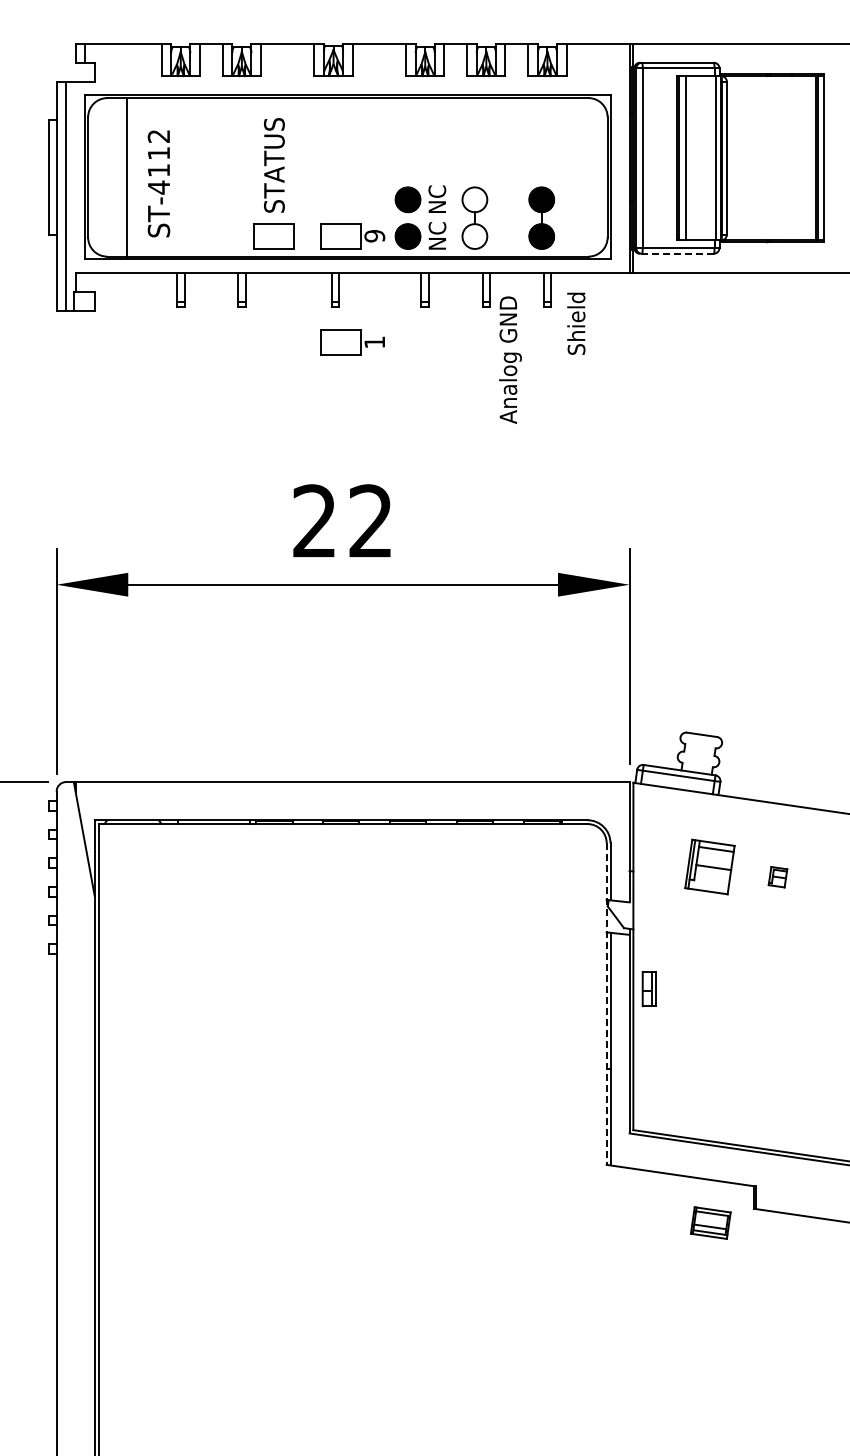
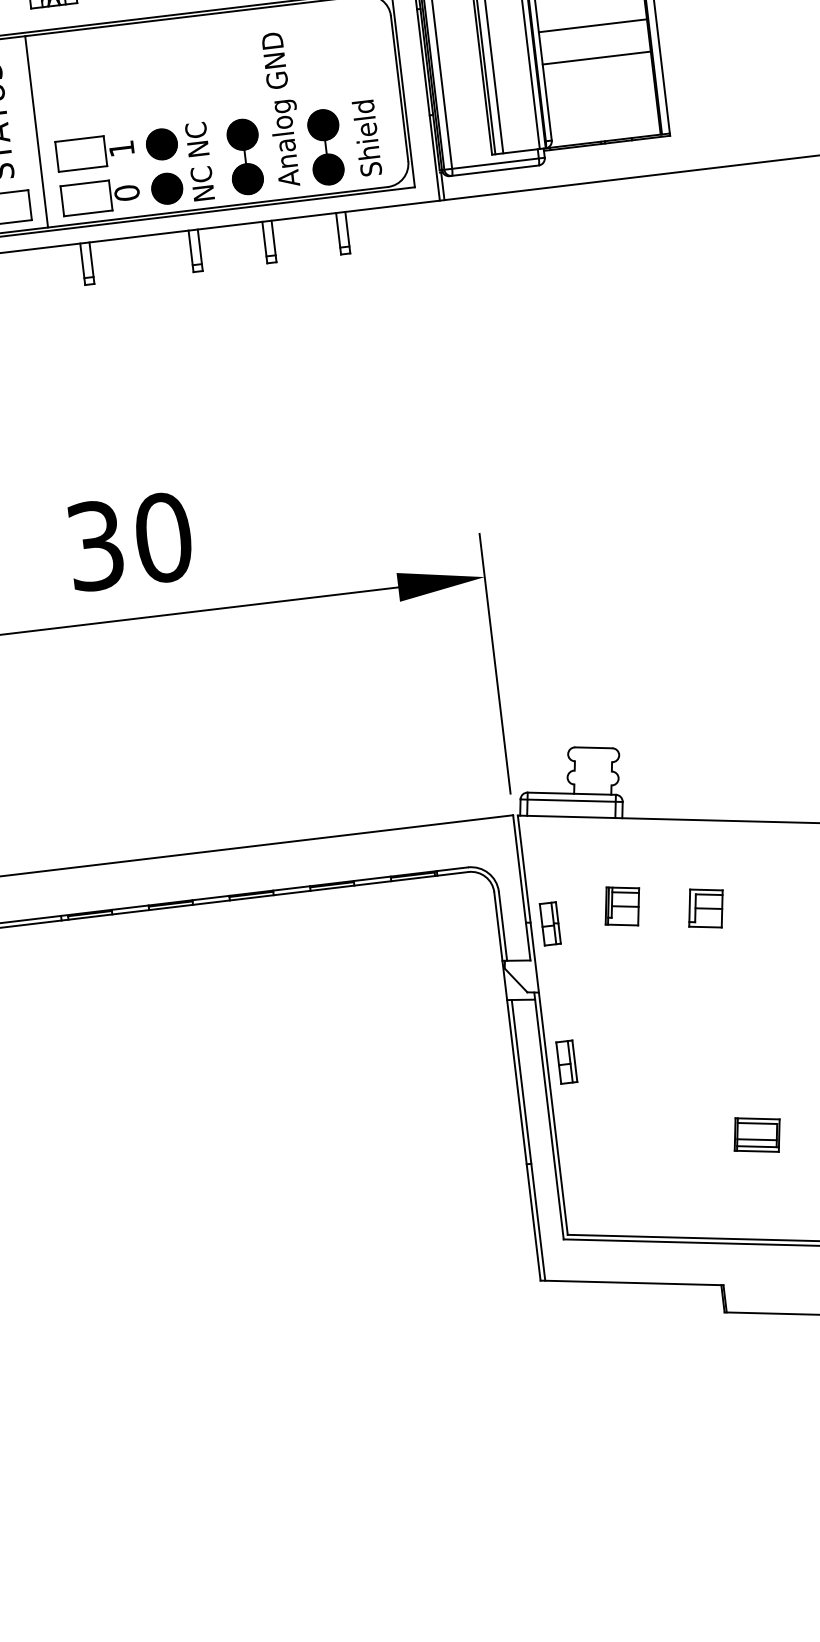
line: (771, 144) -> (592, 25), added
line: (771, 171) -> (596, 57), added
line: (306, 177) -> (36, 132), added
hatch: (474, 199) -> (242, 134), added
text: (374, 236) -> (126, 193), 9 -> 0
hatch: (474, 236) -> (247, 179), added
line: (676, 253) -> (493, 170), dashed -> solid
text: (576, 323) -> (367, 137), moved
part: (352, 342) -> (94, 152), moved
text: (510, 359) -> (283, 108), moved
text: (343, 521) -> (130, 541), 22 -> 30
part: (709, 867) -> (621, 906), size x0.62
part: (649, 874) -> (550, 923), added
part: (777, 877) -> (705, 909), size x1.67
line: (606, 1004) -> (517, 1087), dashed -> solid
part: (710, 1222) -> (756, 1134), moved

